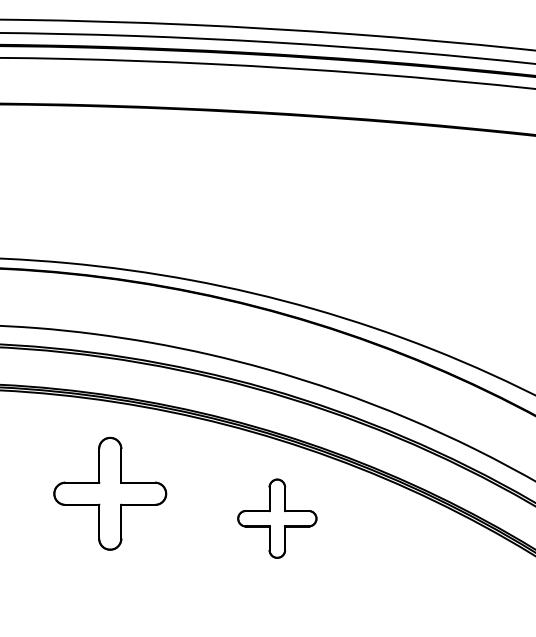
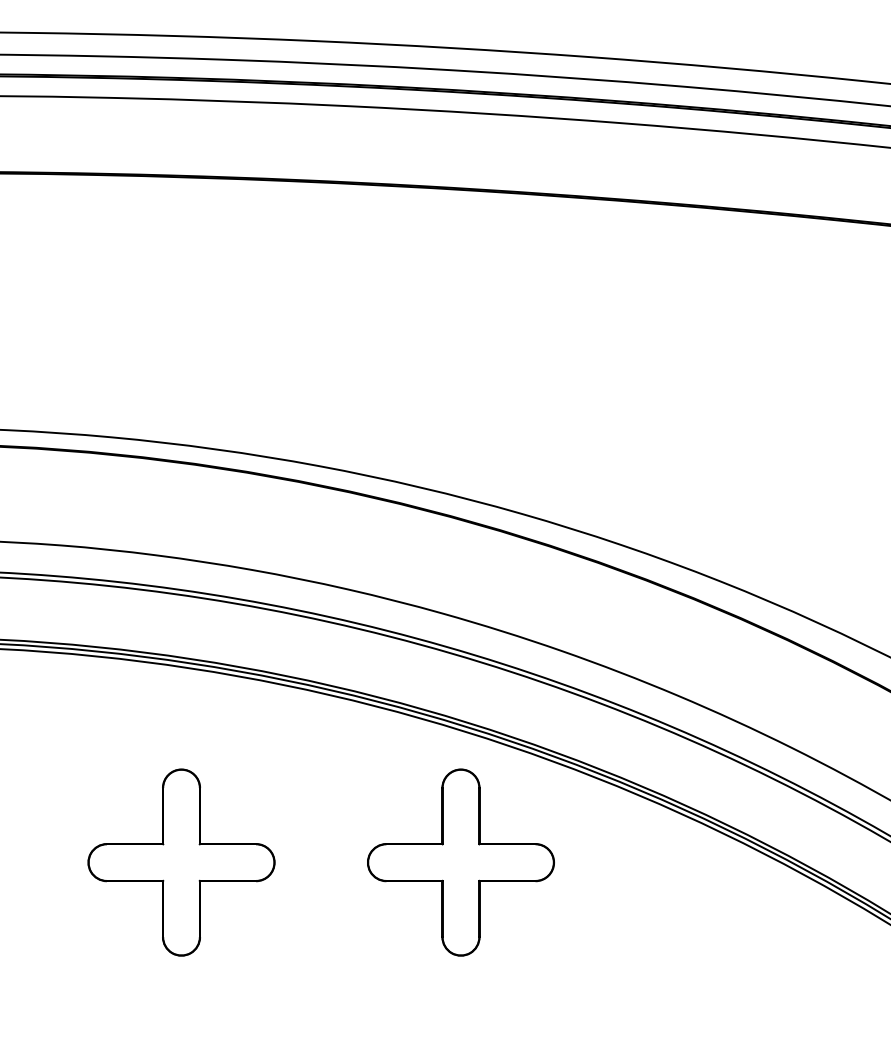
part: (110, 493) -> (181, 862), moved
part: (277, 518) -> (461, 862), size x1.43

